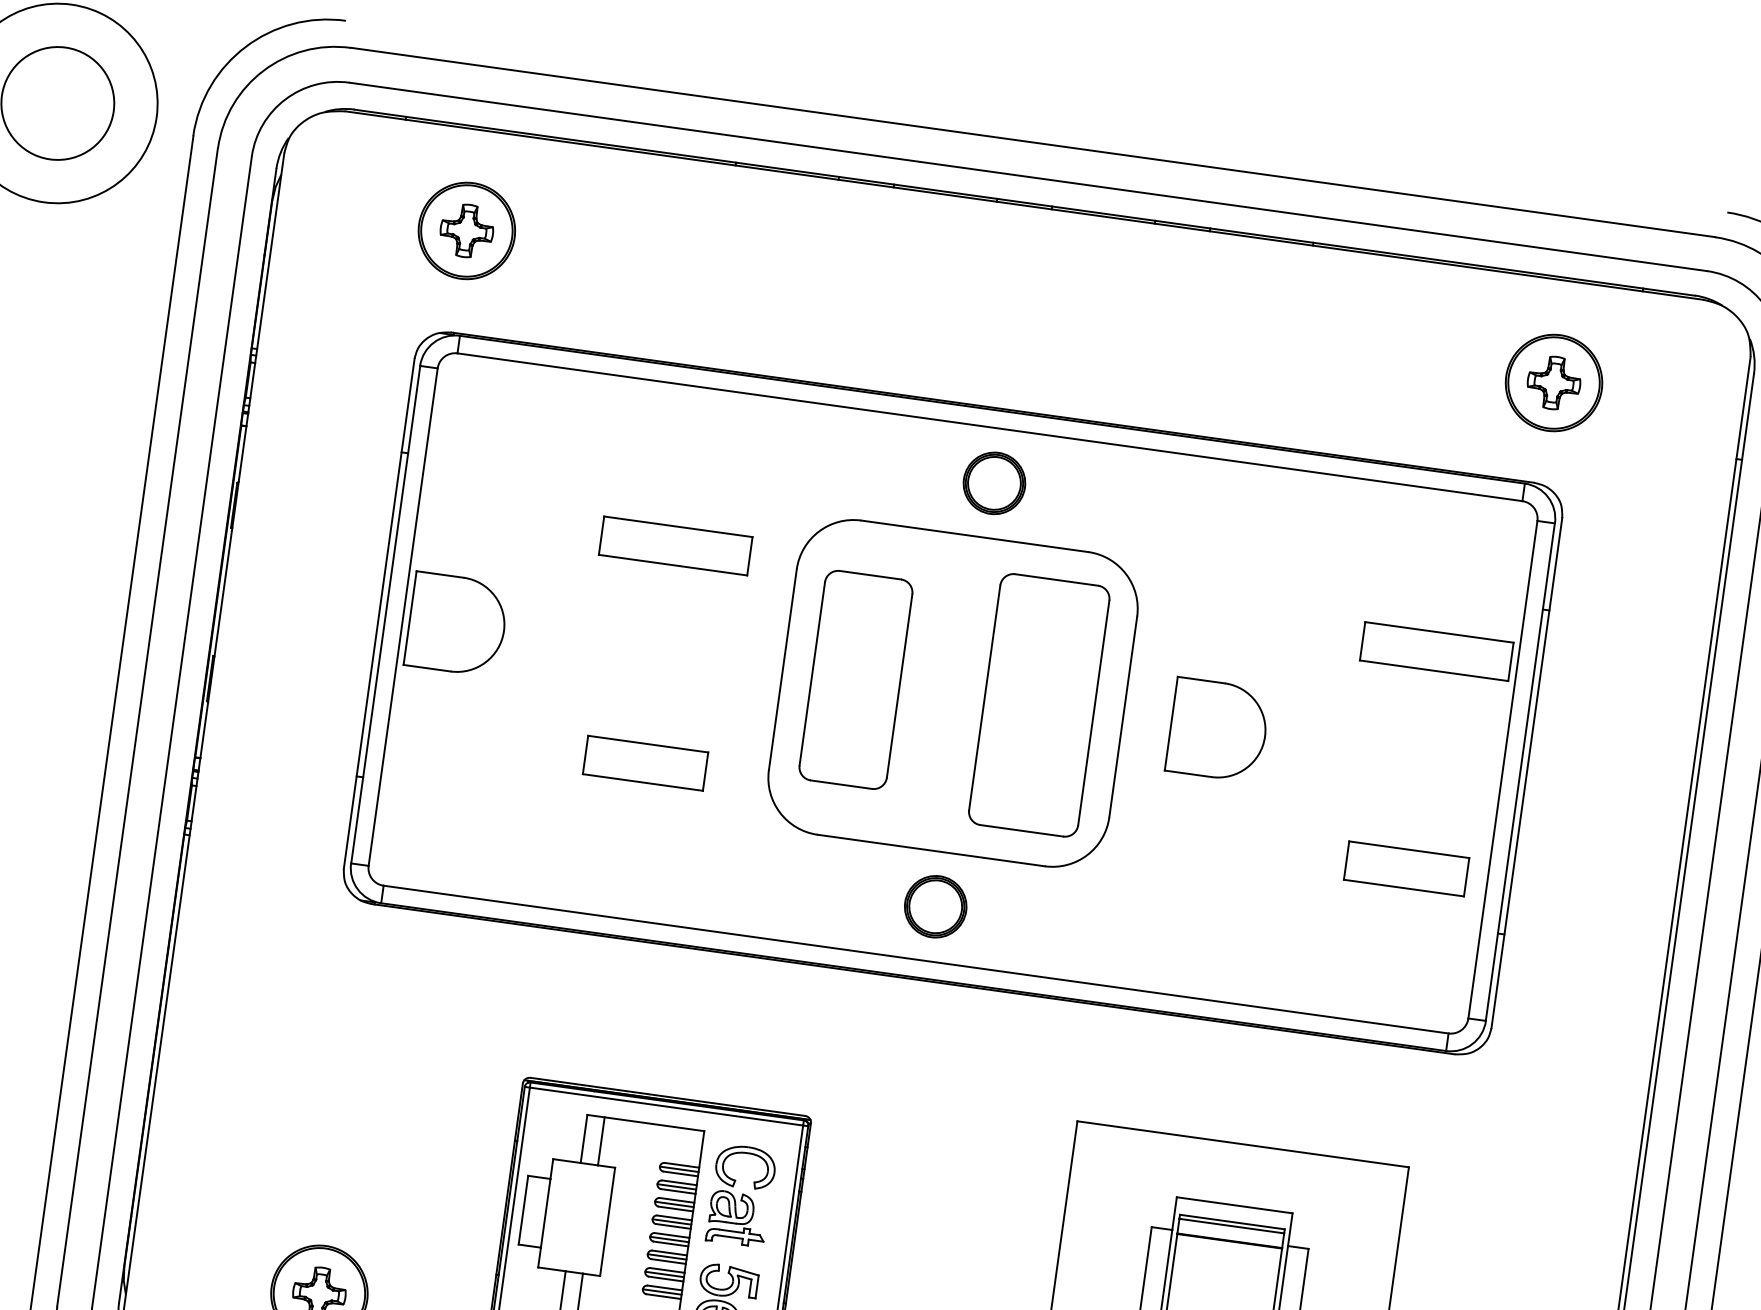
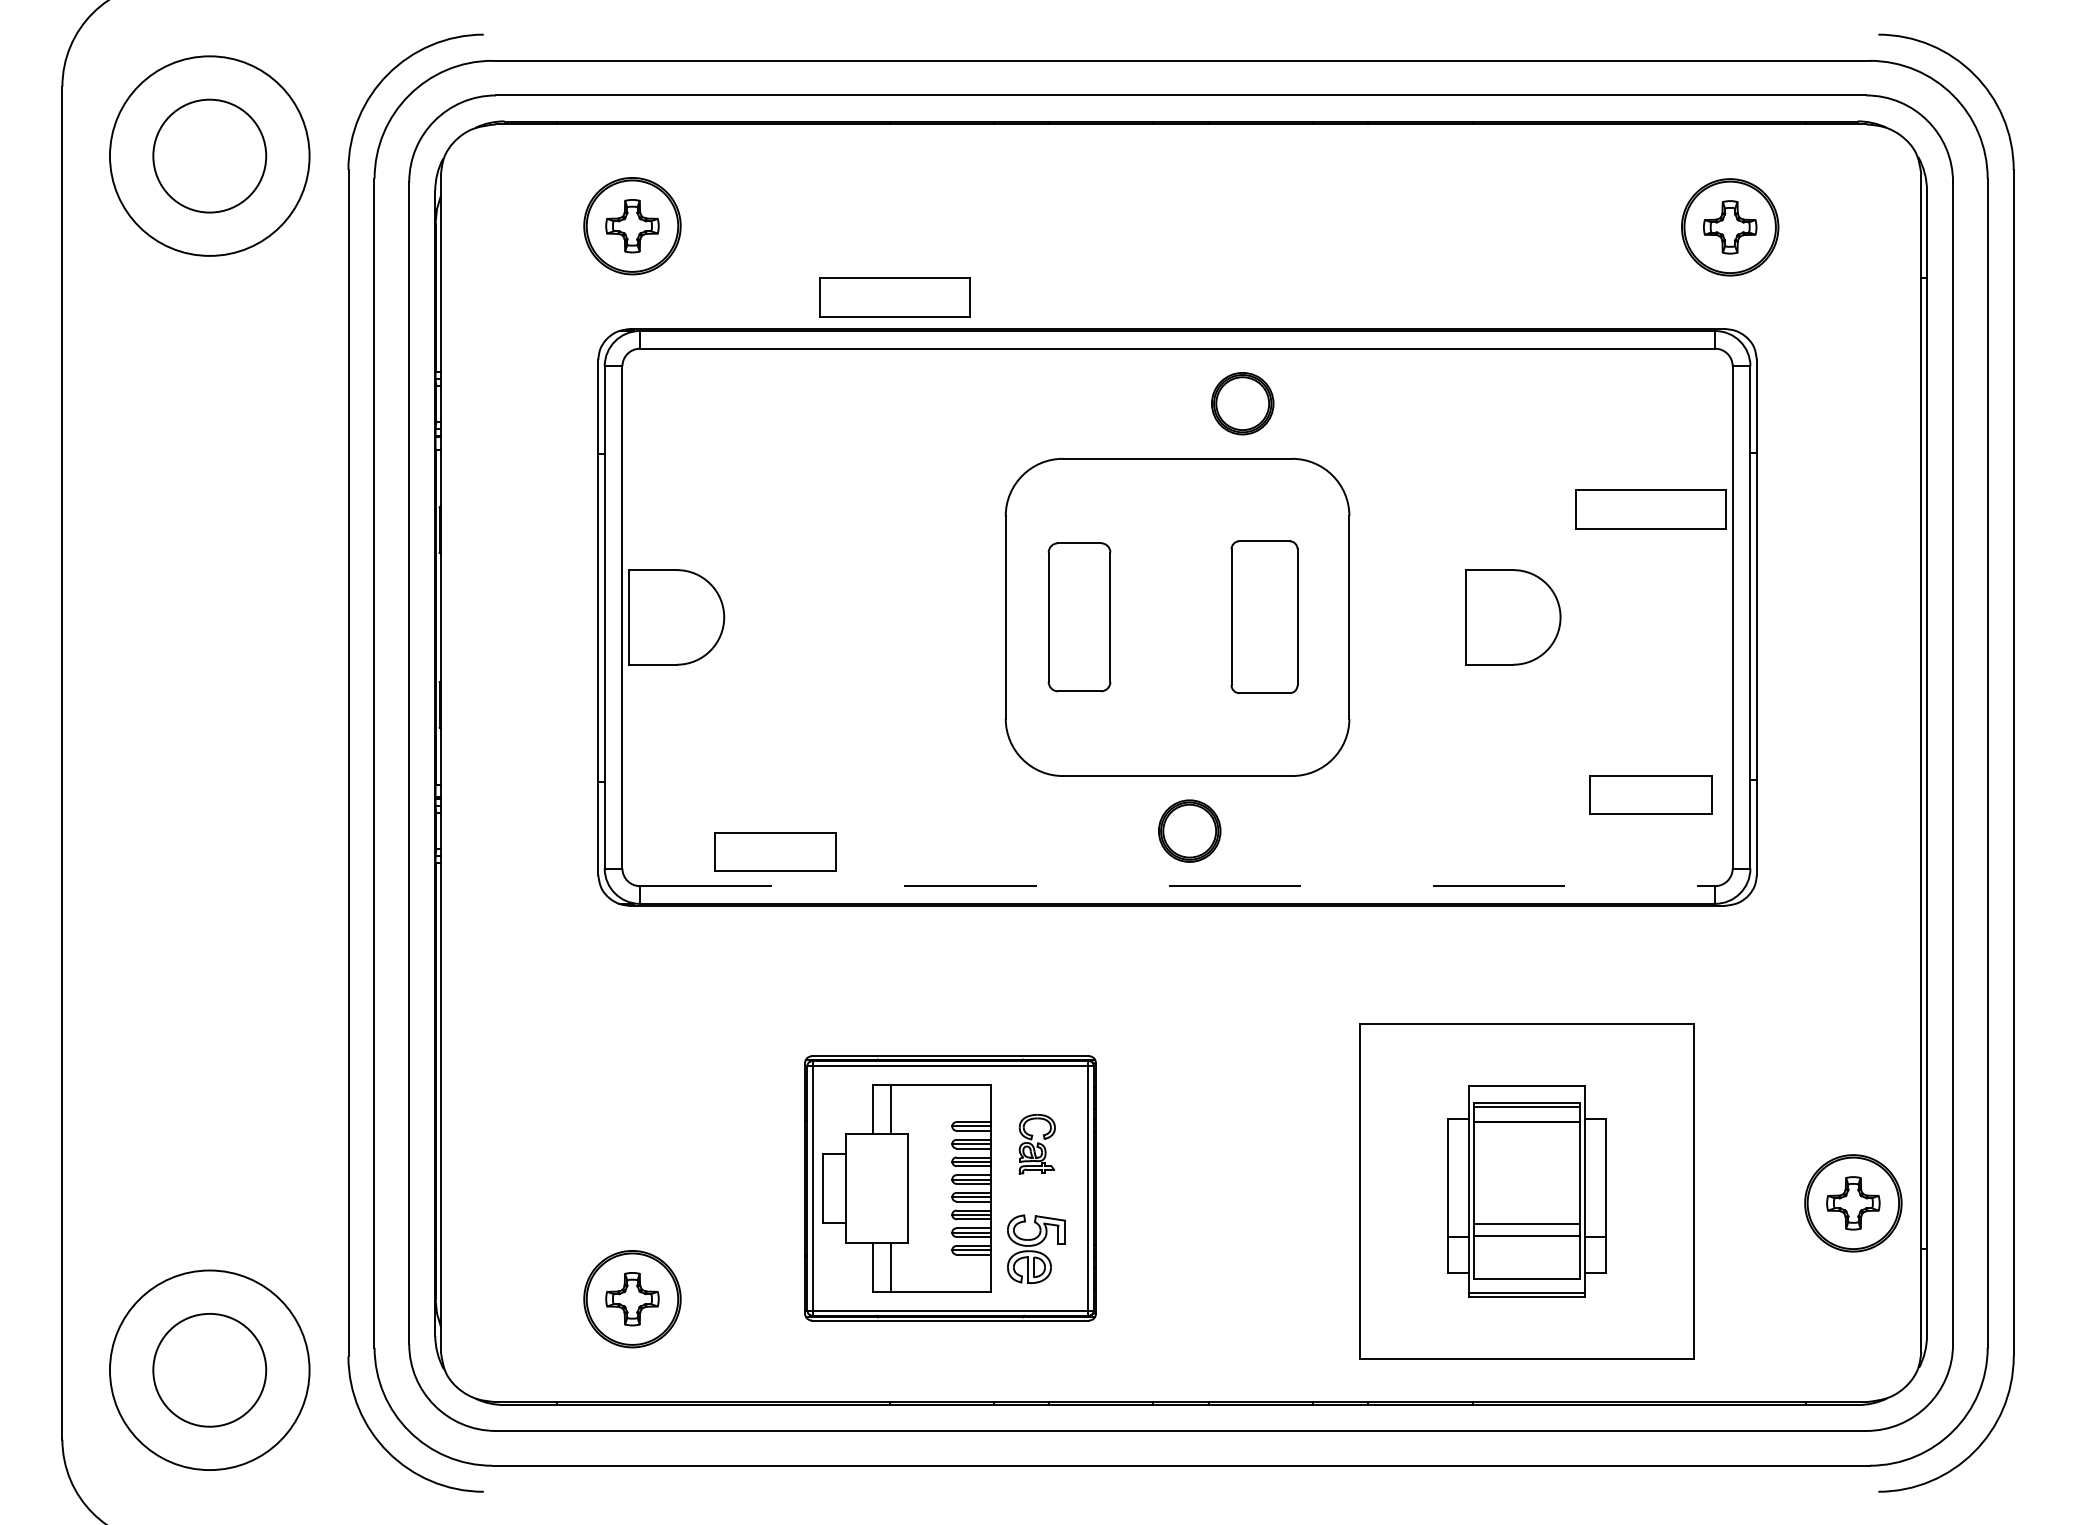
part: (994, 483) -> (1242, 403), moved
part: (675, 545) -> (894, 297), moved
part: (856, 679) -> (1079, 616), size x0.7
part: (1039, 704) -> (1264, 616), size x0.6
part: (1218, 730) -> (1513, 617), moved
part: (645, 762) -> (775, 851), moved
part: (1406, 868) -> (1650, 794), moved
line: (915, 959) -> (1177, 886), solid -> dashed
part: (741, 1196) -> (1037, 1144), size x0.6

